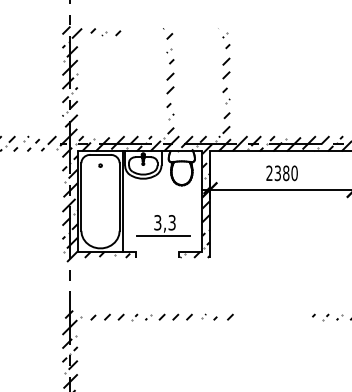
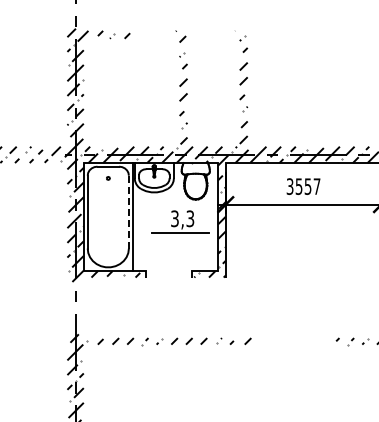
text: (281, 173) -> (303, 186), 2380 -> 3557
line: (119, 196) -> (128, 211), solid -> dashed
part: (162, 225) -> (180, 221), moved

